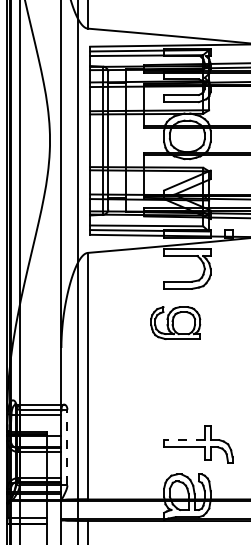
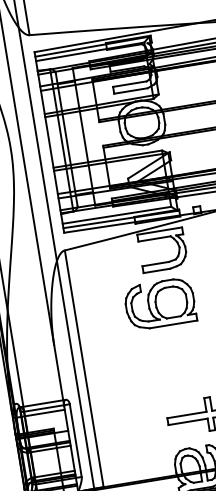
part: (175, 322) -> (159, 303), size x1.43
line: (183, 440) -> (186, 415), dashed -> solid
line: (67, 447) -> (75, 440), dashed -> solid

